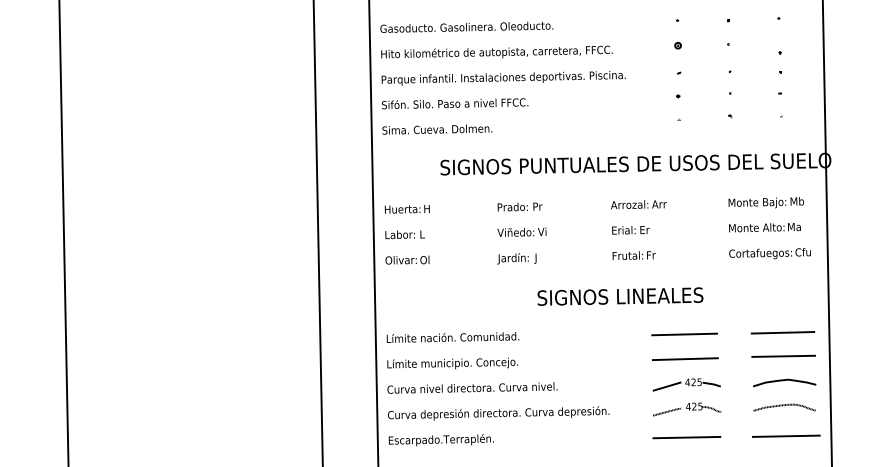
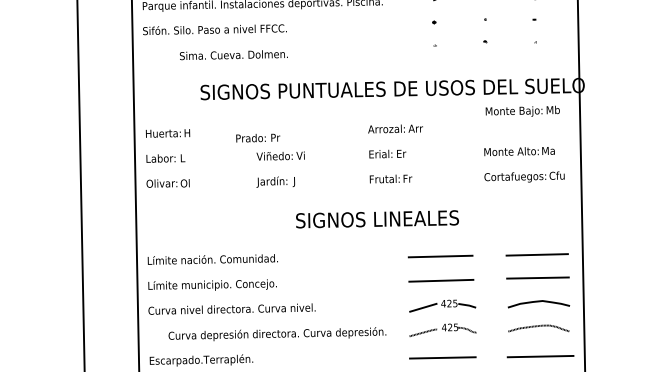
text: (437, 129) -> (234, 55), moved
text: (765, 202) -> (522, 111), moved
text: (519, 206) -> (257, 137), moved
text: (498, 413) -> (277, 334), moved

